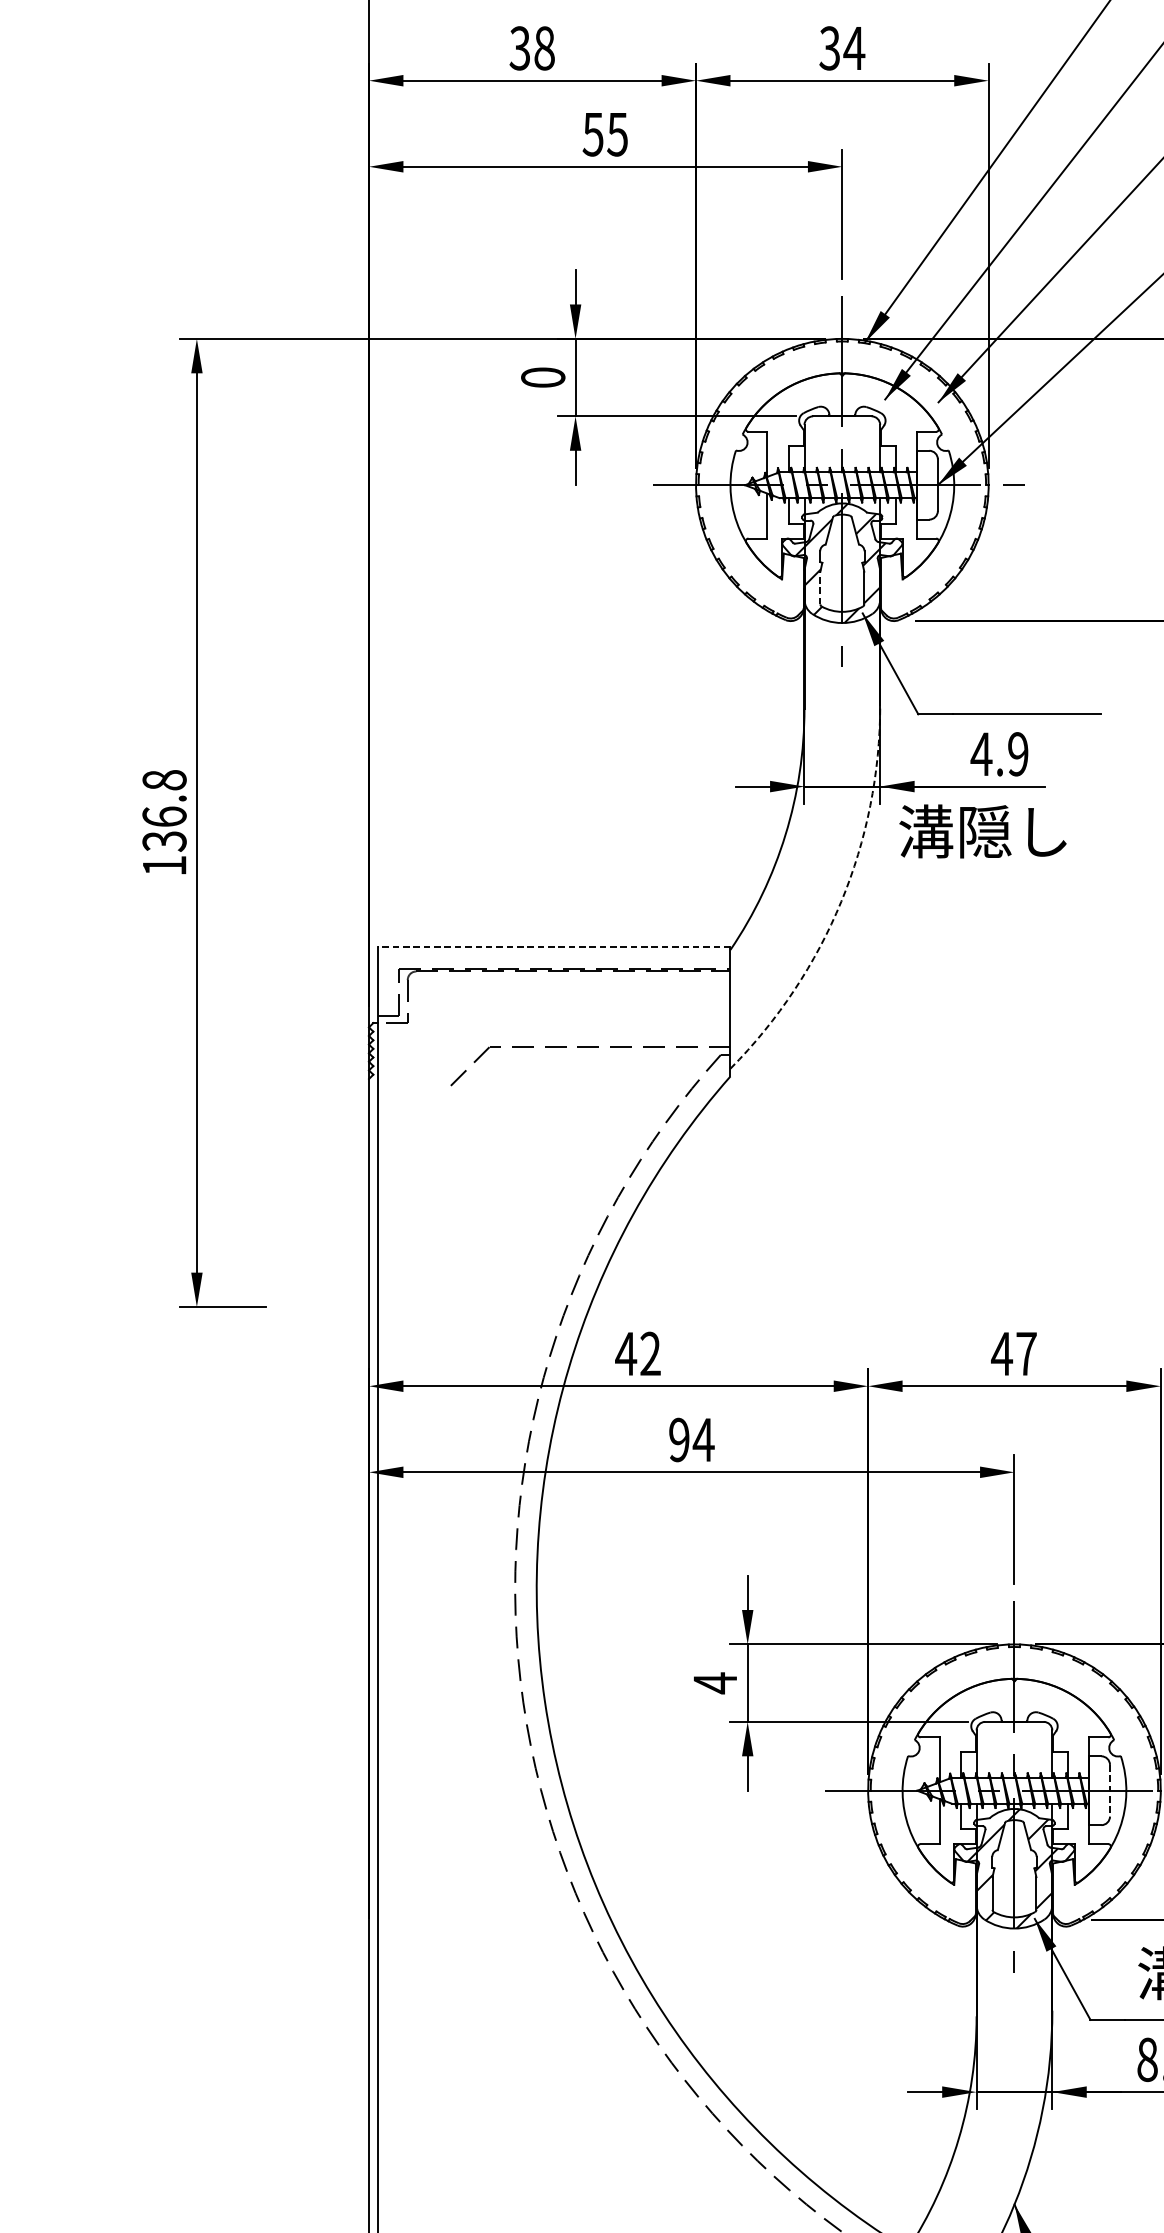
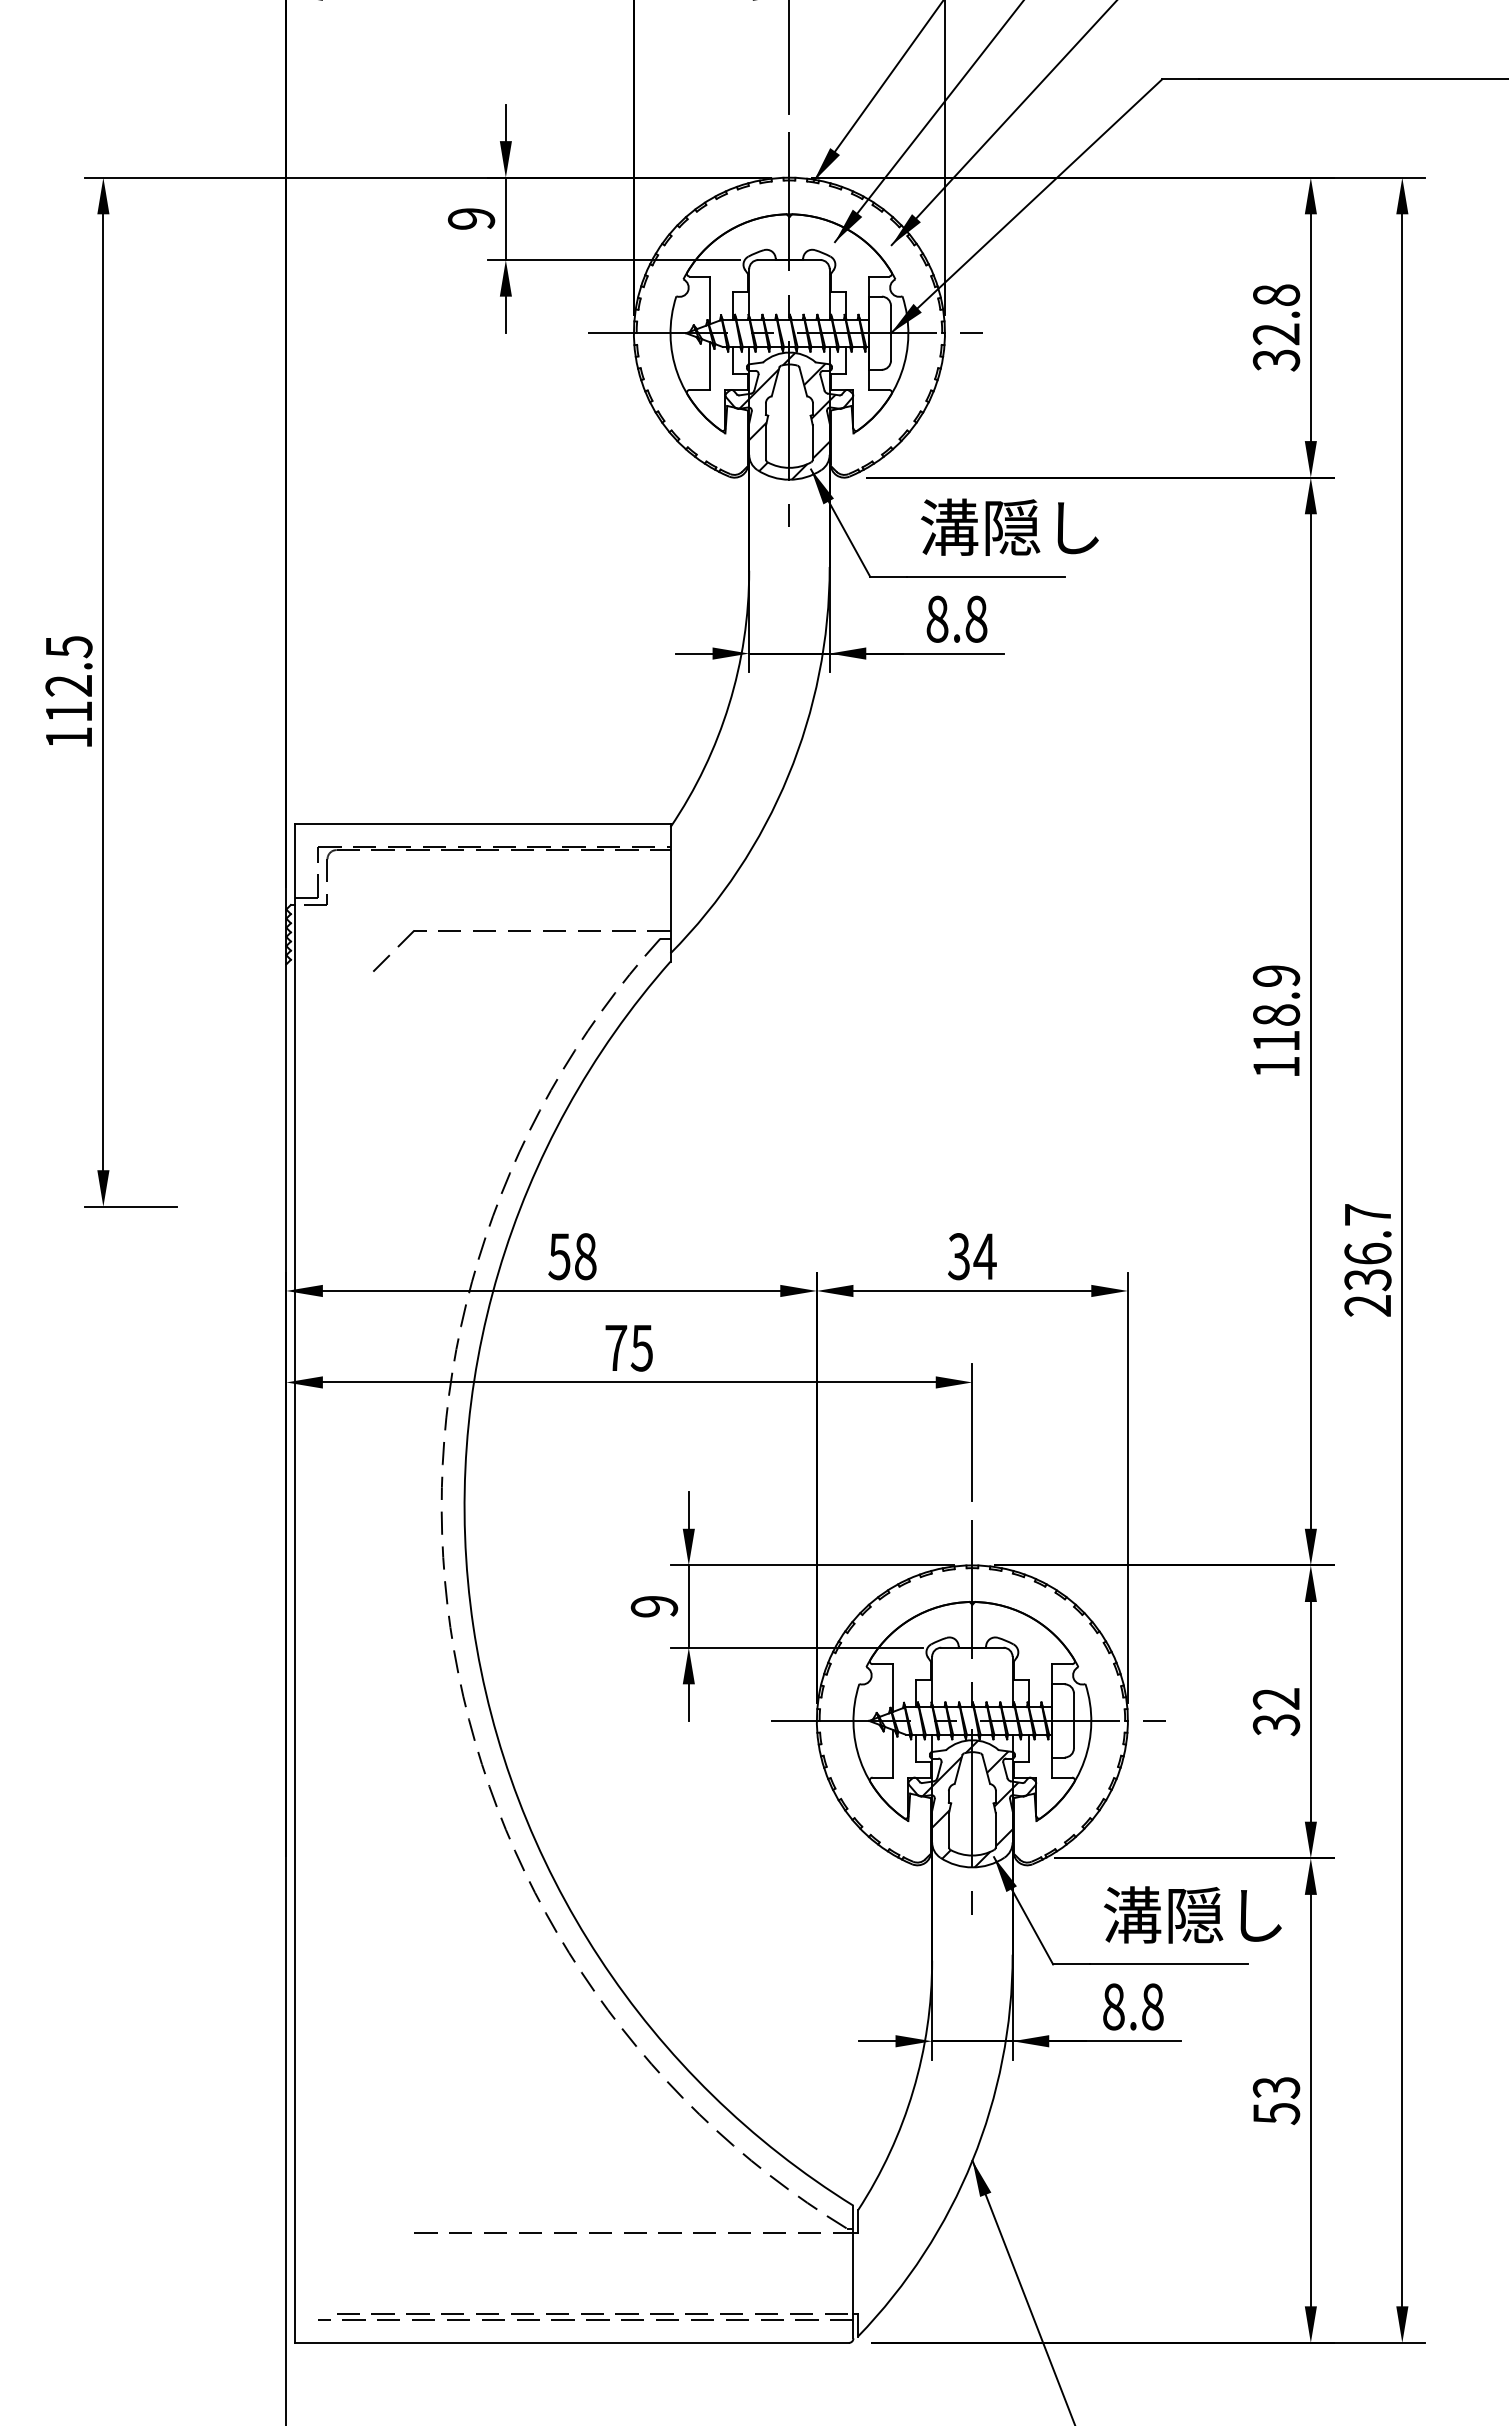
text: (543, 377) -> (471, 218), 0 -> 9
line: (820, 588) -> (766, 442), dashed -> solid
text: (999, 753) -> (956, 618), 4.9 -> 8.8
text: (164, 810) -> (68, 679), 136.8 -> 112.5
text: (982, 830) -> (1009, 526), moved
arc: (841, 901) -> (788, 775), dashed -> solid
line: (554, 947) -> (483, 824), dashed -> solid
text: (637, 1353) -> (571, 1256), 42 -> 58
text: (1013, 1353) -> (971, 1256), 47 -> 34
text: (691, 1439) -> (629, 1347), 94 -> 75
text: (715, 1683) -> (654, 1606), 4 -> 9
line: (1109, 1791) -> (1073, 1721), dashed -> solid

